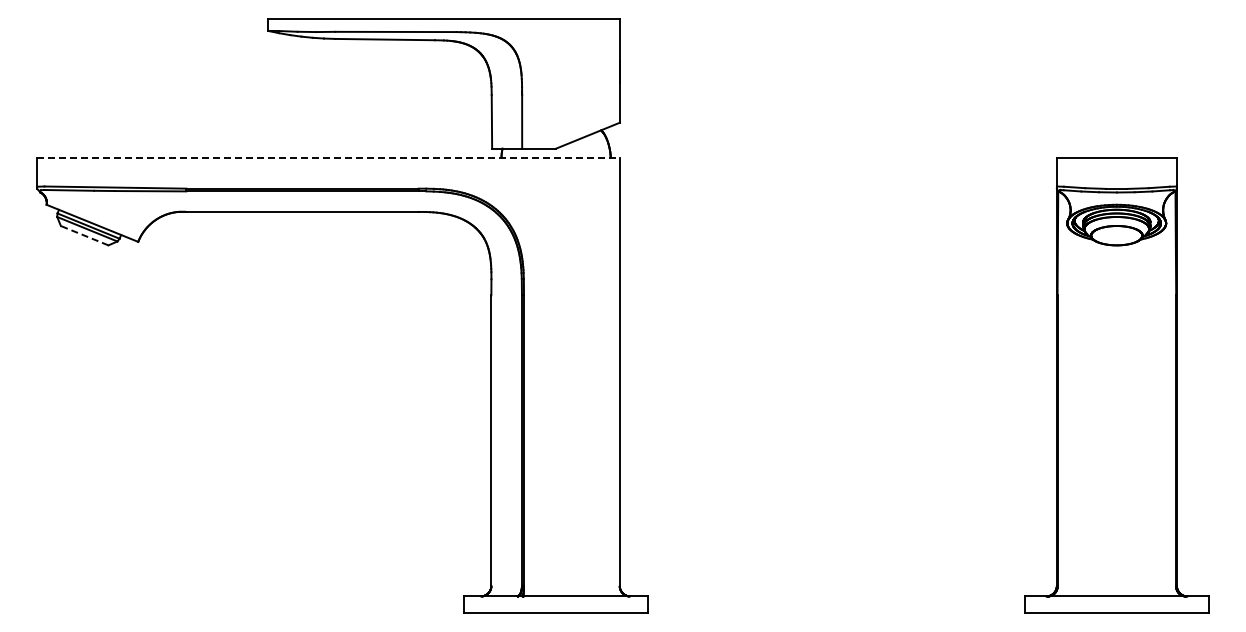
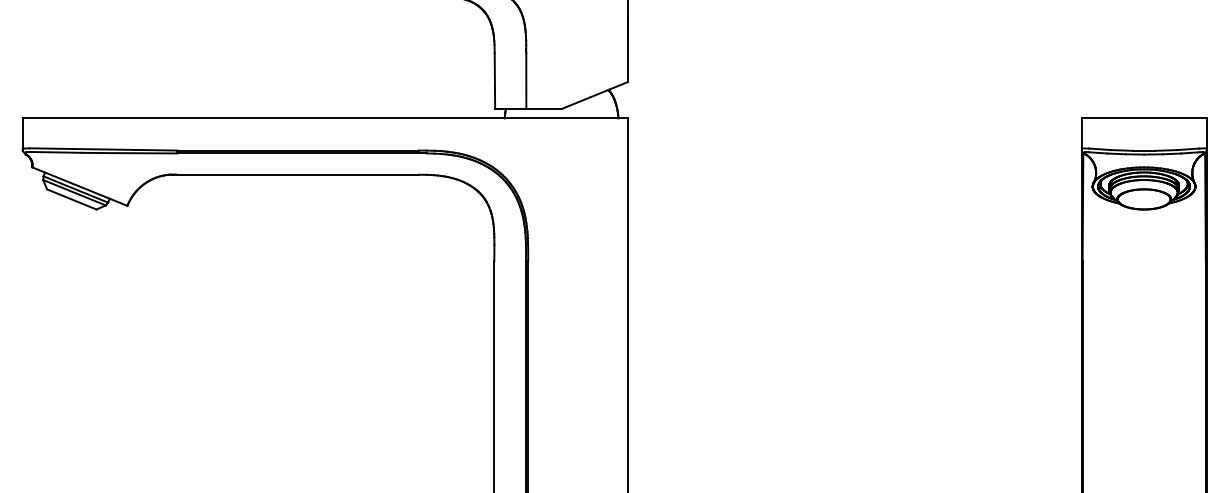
line: (329, 157) -> (326, 118), dashed -> solid
line: (84, 235) -> (71, 199), dashed -> solid

